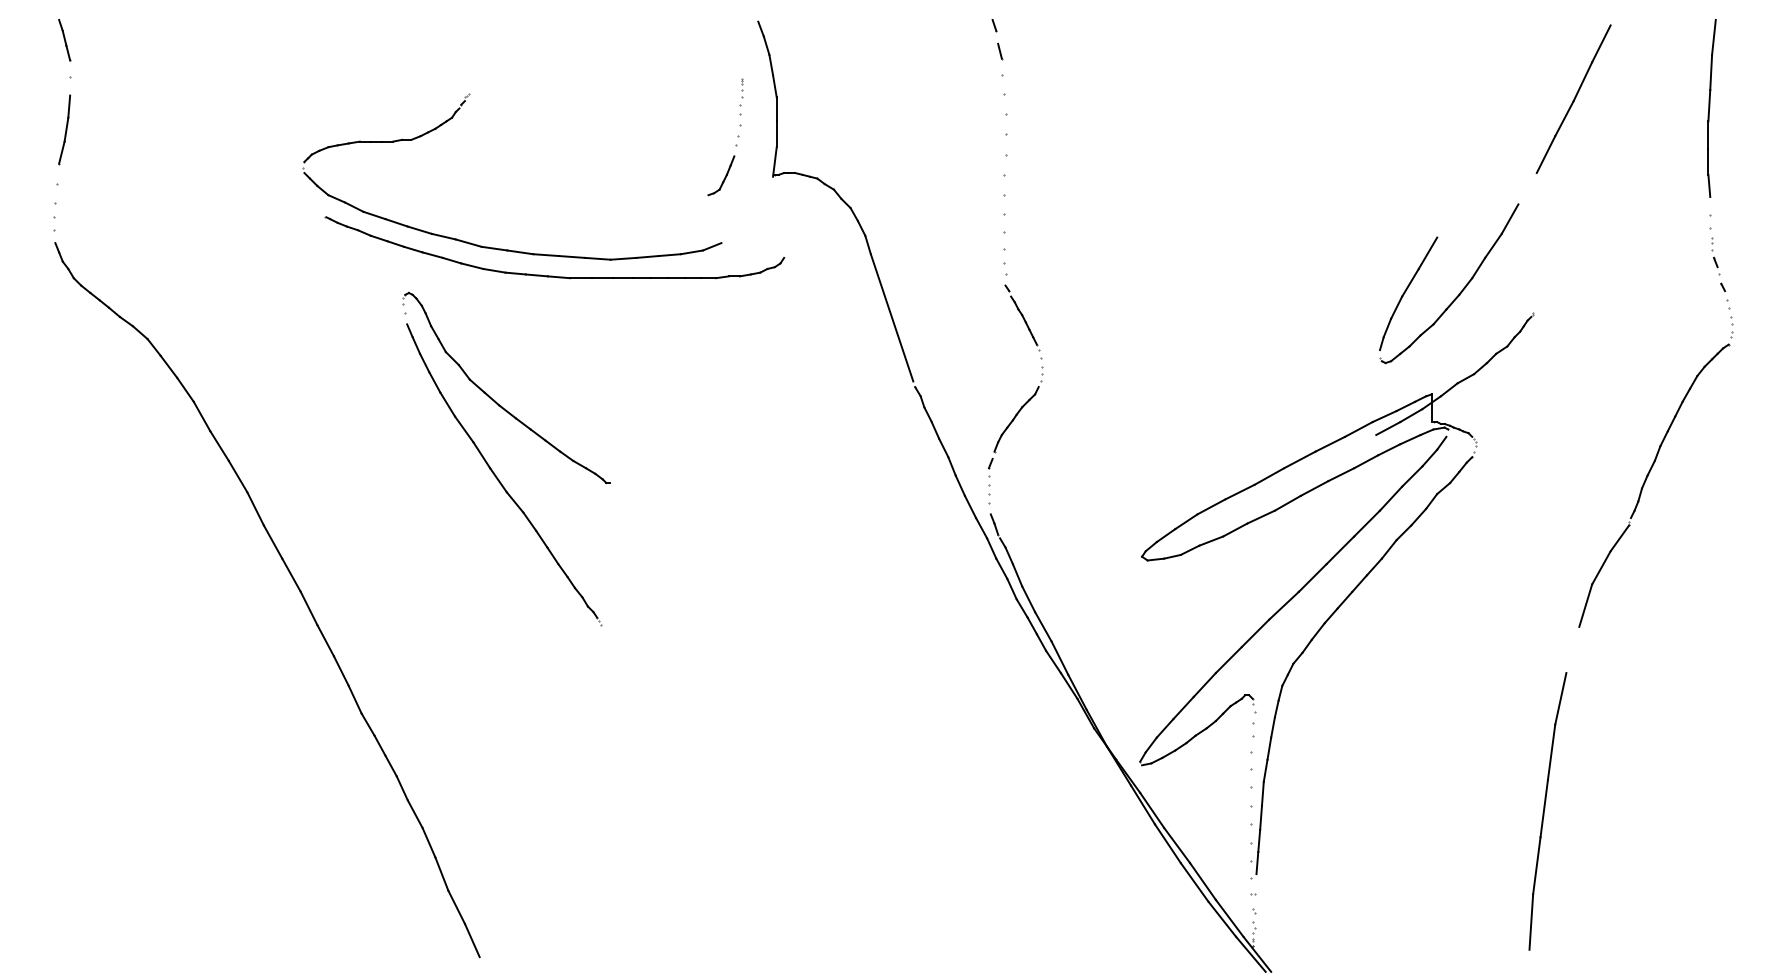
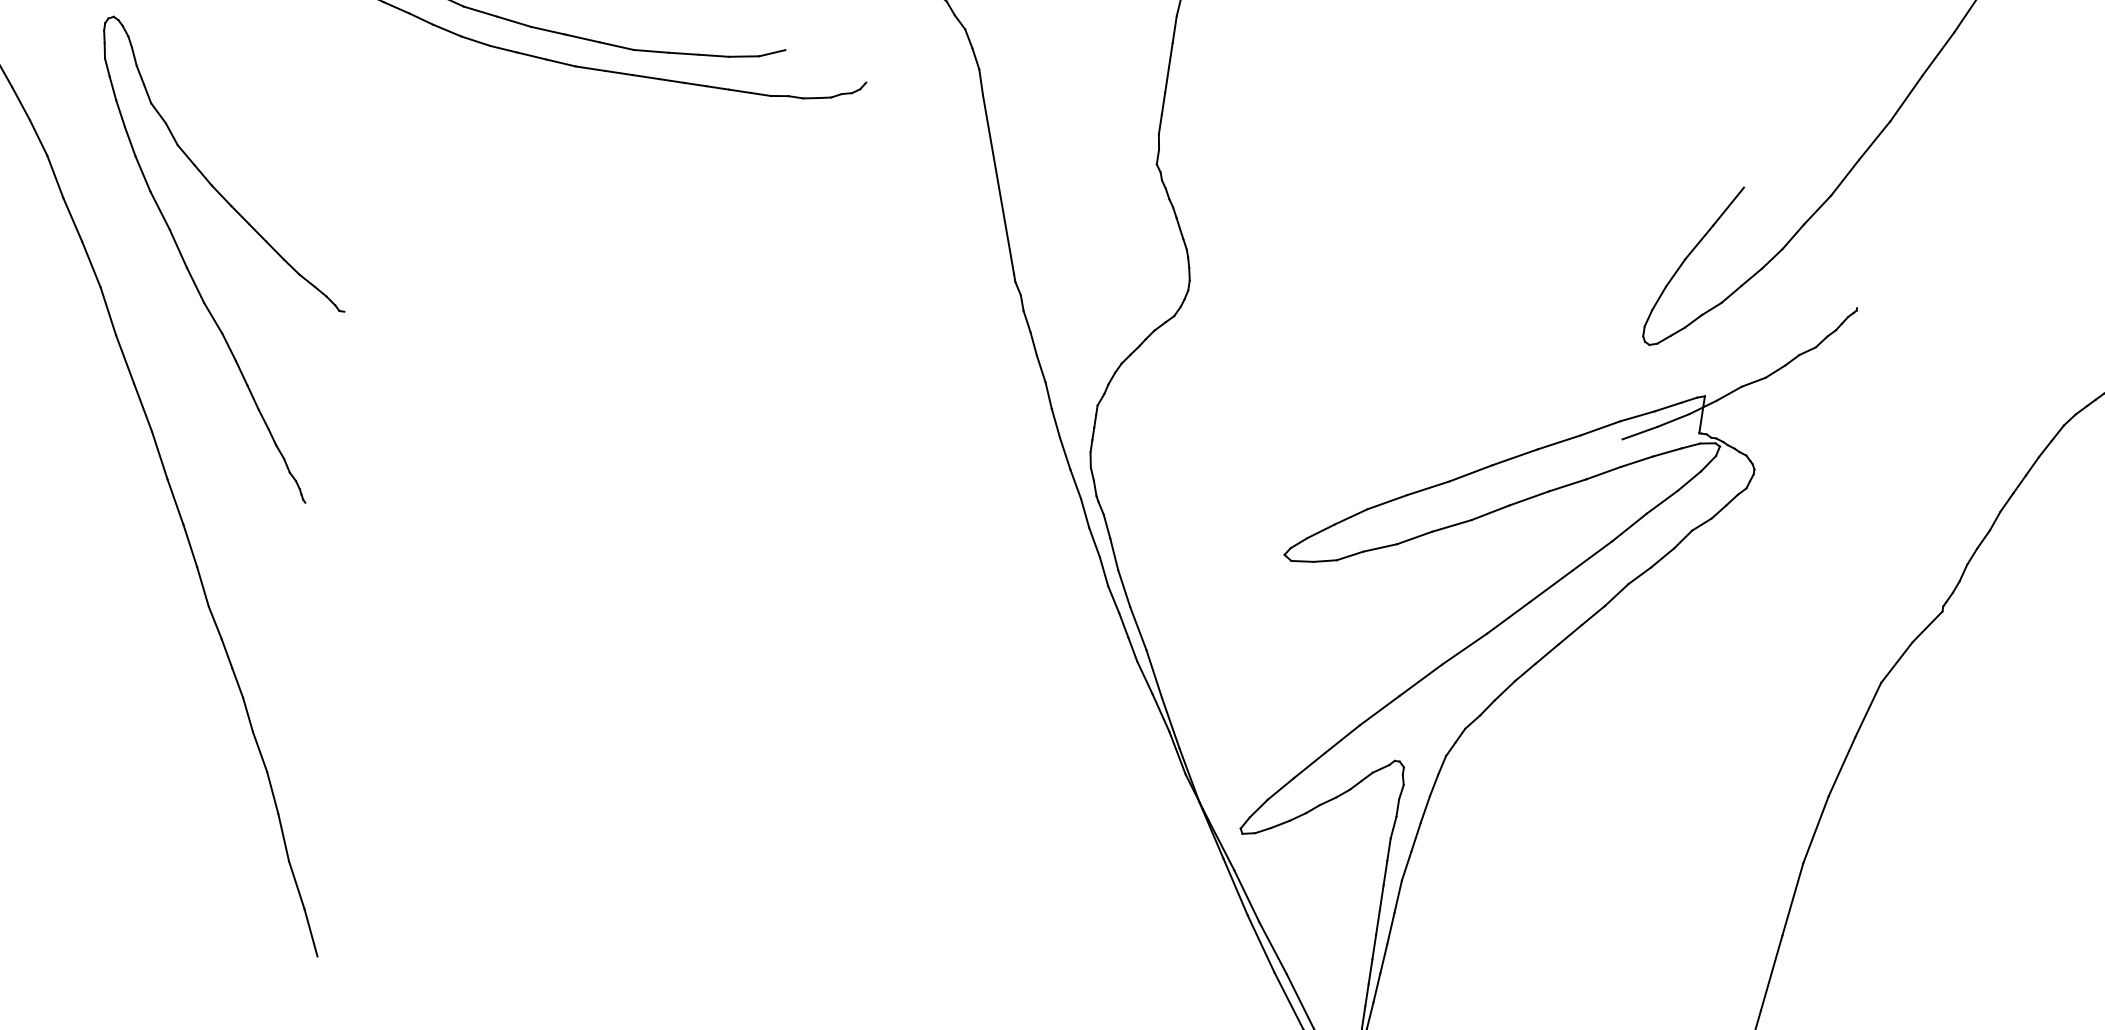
line: (1527, 188) -> (1874, 140), added
part: (492, 469) -> (189, 269), moved
line: (1572, 649) -> (1841, 766), added

